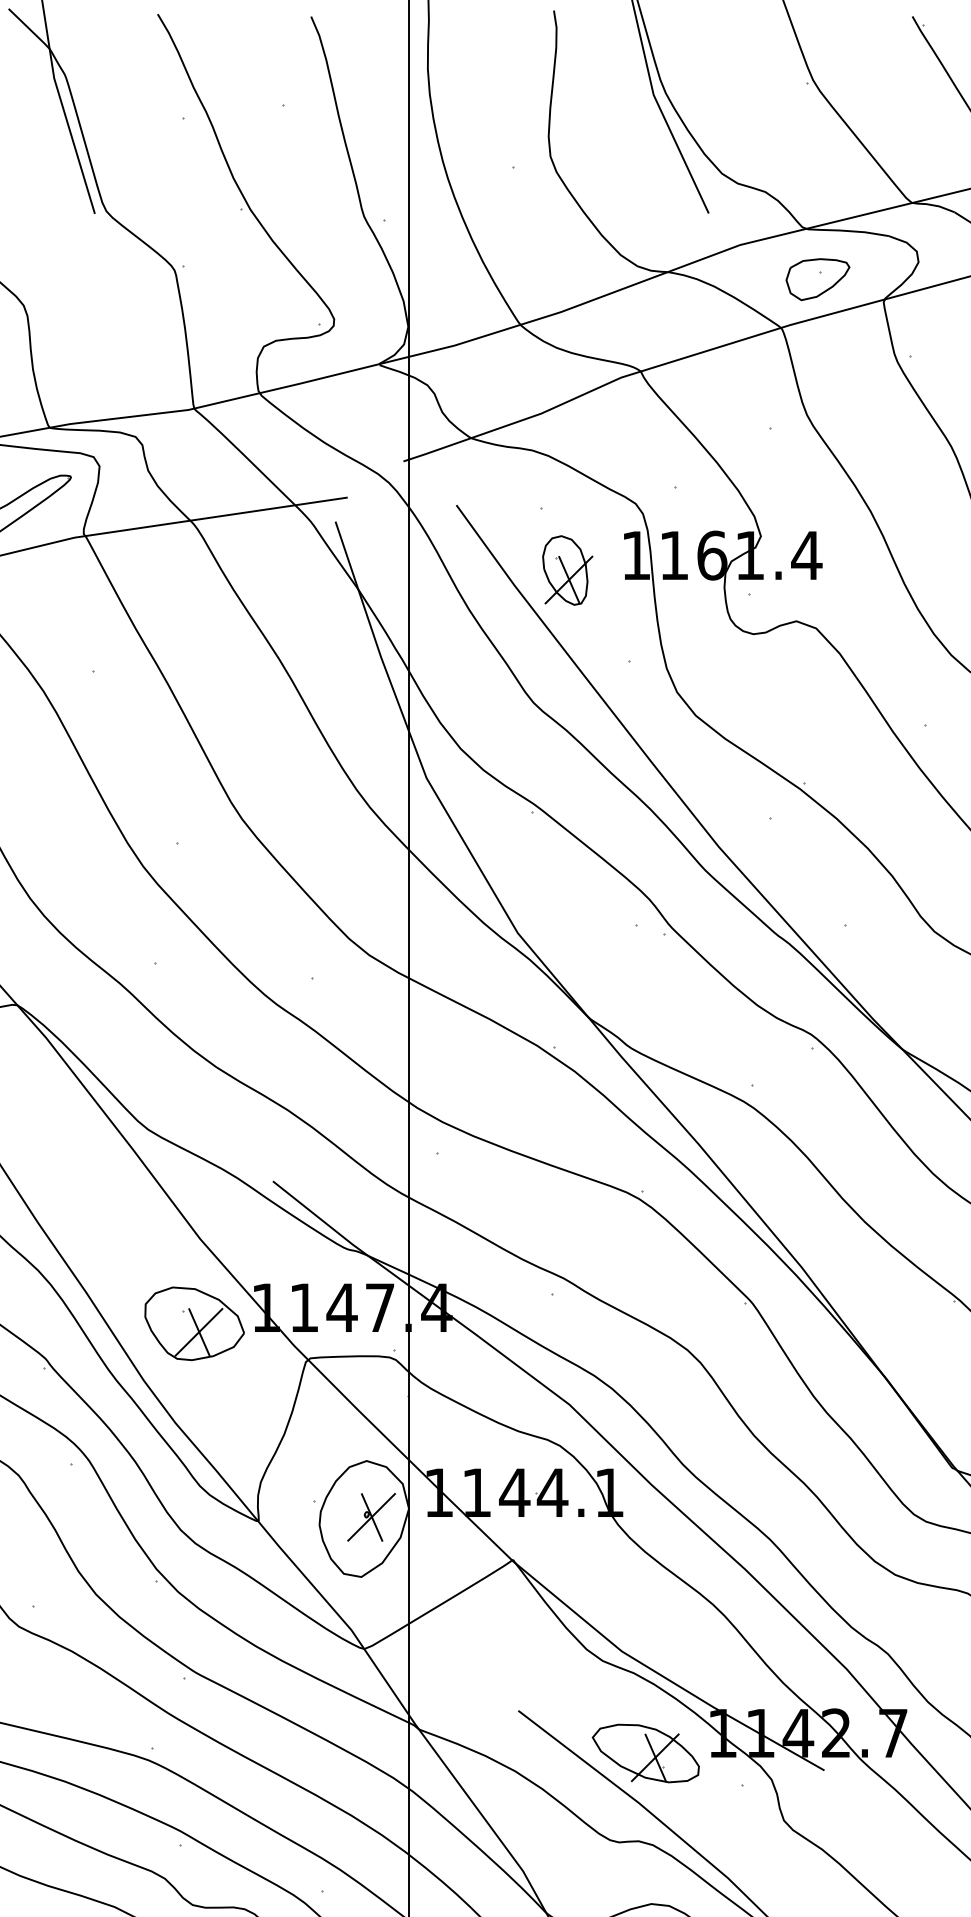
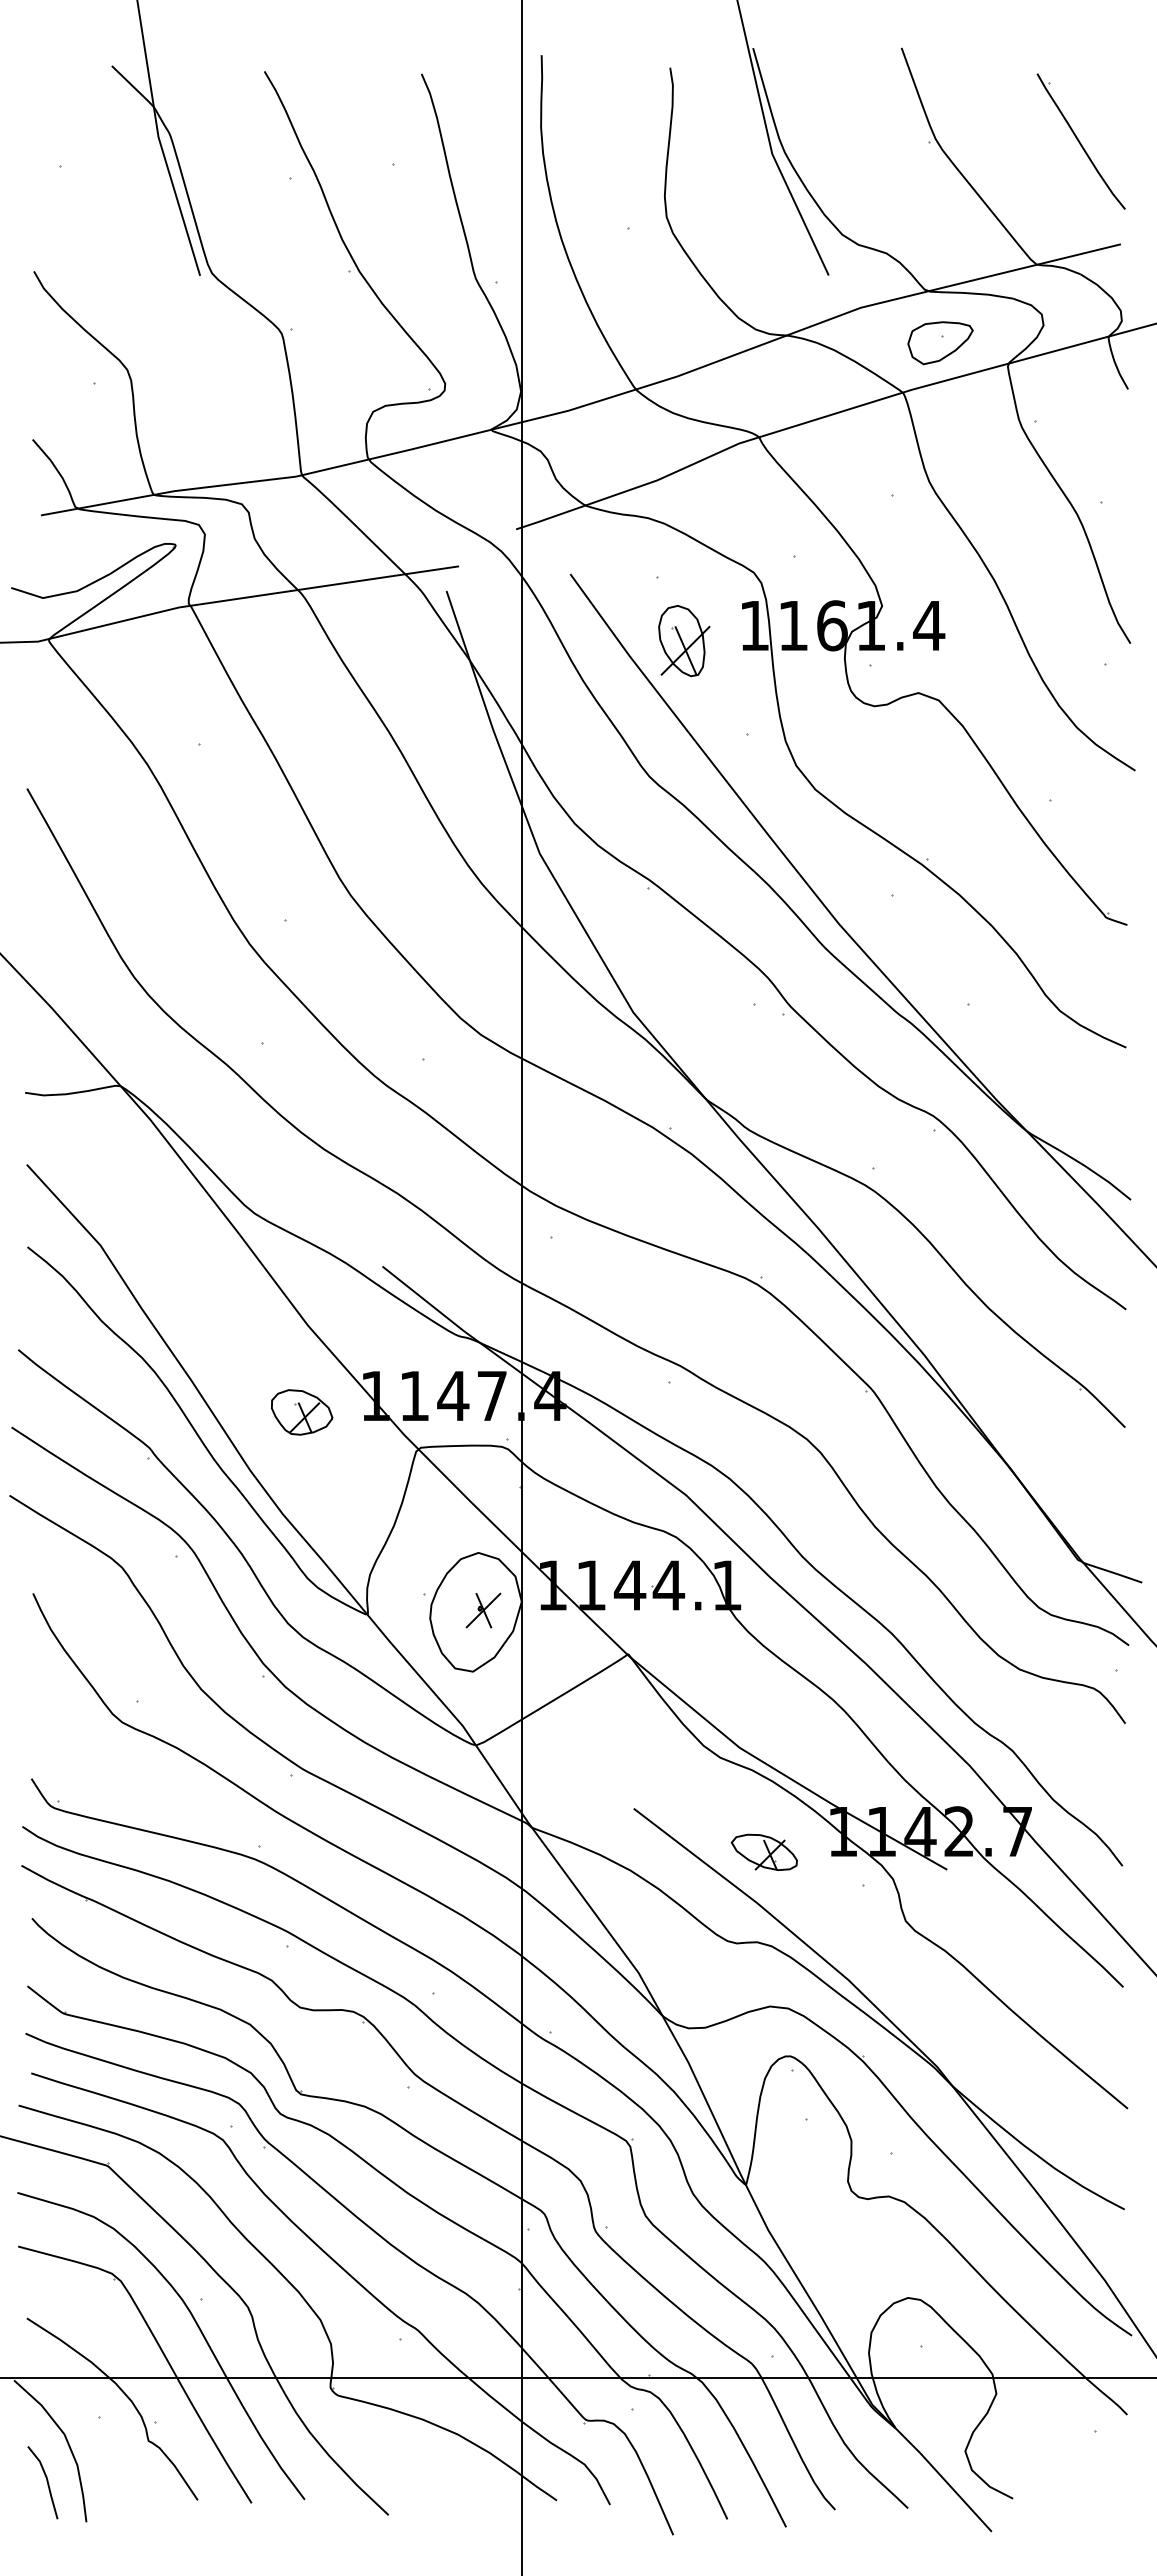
part: (193, 1323) -> (301, 1412), size x0.6
part: (371, 1517) -> (483, 1610), size x0.7
part: (646, 1753) -> (764, 1852), size x0.6

